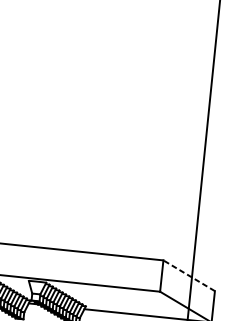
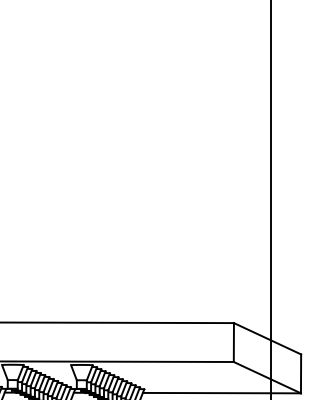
line: (189, 275) -> (267, 338), dashed -> solid

